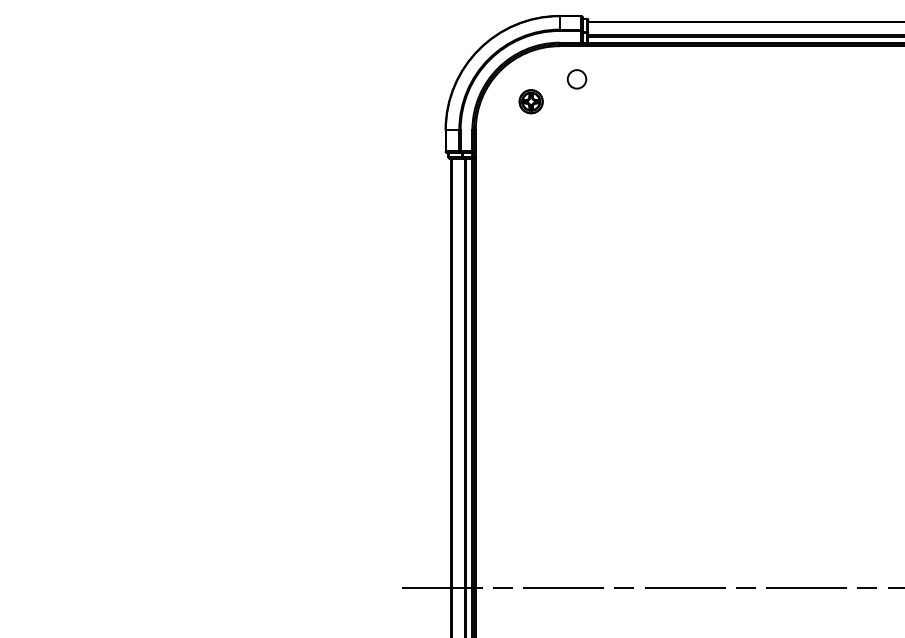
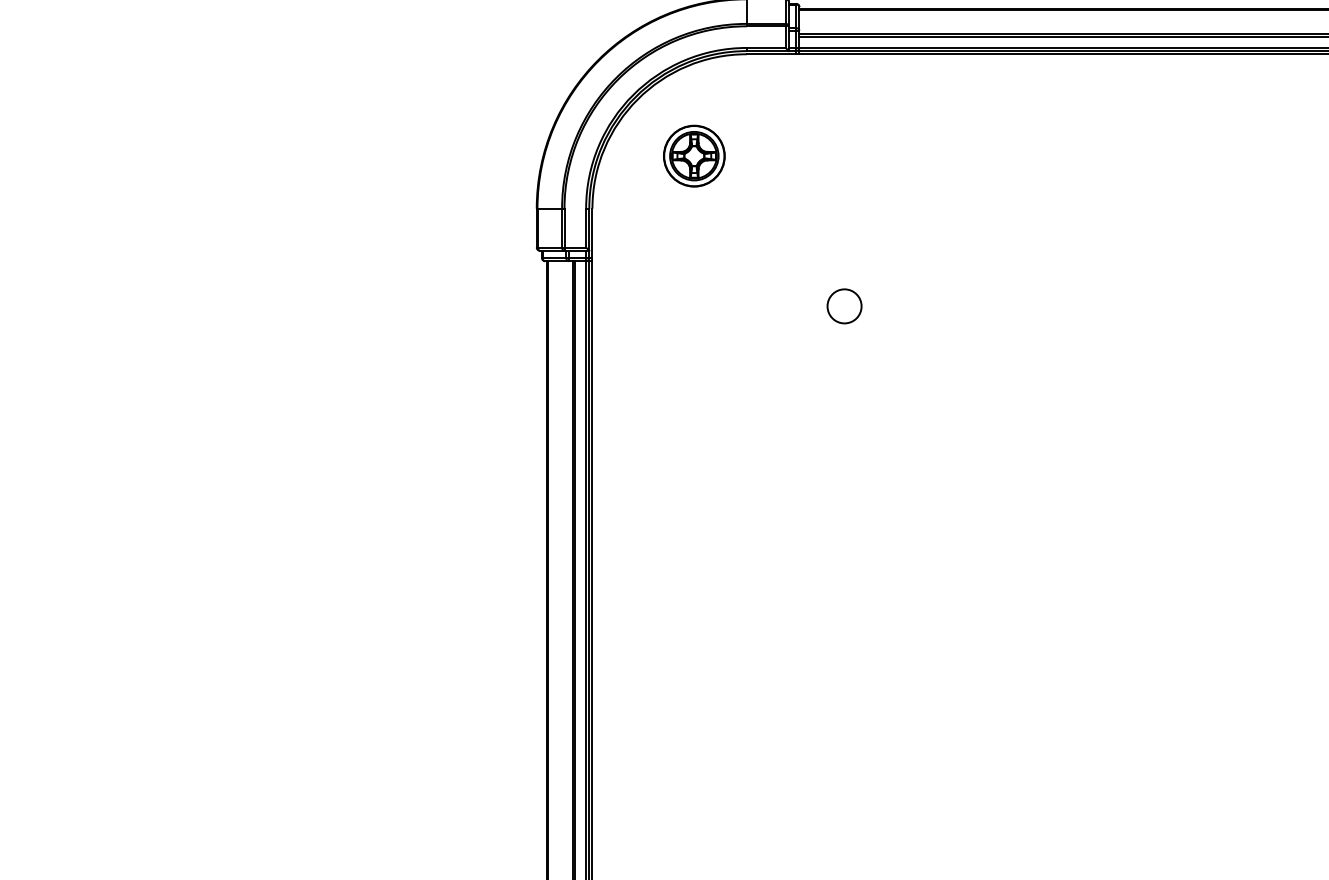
circle: (576, 79) -> (843, 306), moved
part: (530, 101) -> (692, 155), size x1.43

